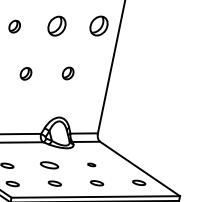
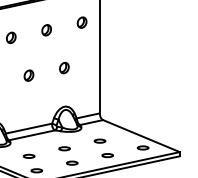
part: (98, 25) -> (81, 22), size x0.62
part: (56, 26) -> (46, 30), size x0.62
part: (91, 164) -> (99, 140), size x1.67
part: (49, 165) -> (64, 148), size x0.71

